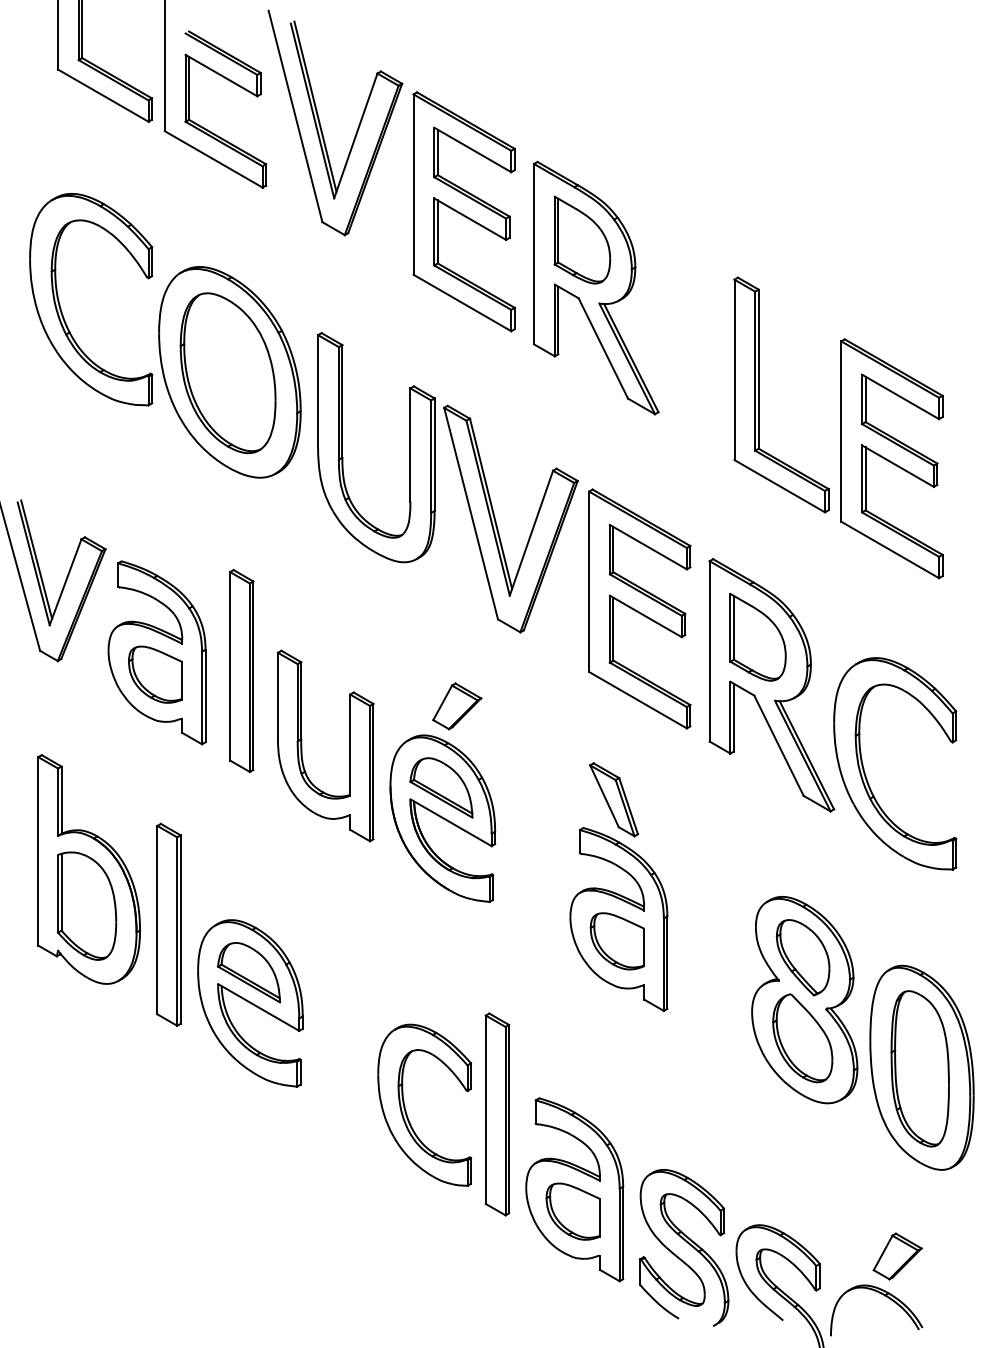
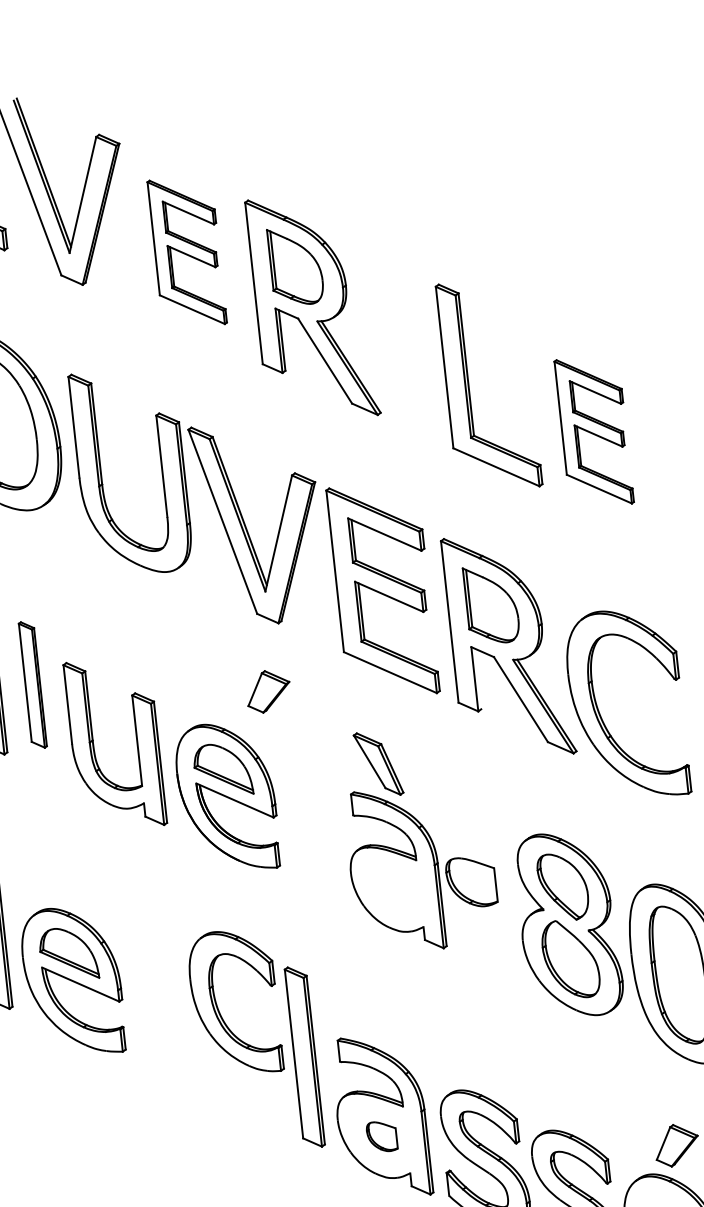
part: (463, 211) -> (186, 252), size x0.7
part: (891, 458) -> (593, 431), size x0.7
part: (241, 670) -> (32, 684), size x0.7
part: (457, 706) -> (268, 691), moved
line: (733, 717) -> (477, 678), removed
part: (616, 941) -> (470, 882), moved
part: (406, 1110) -> (219, 1009), moved
part: (572, 1211) -> (381, 1136), size x0.6

